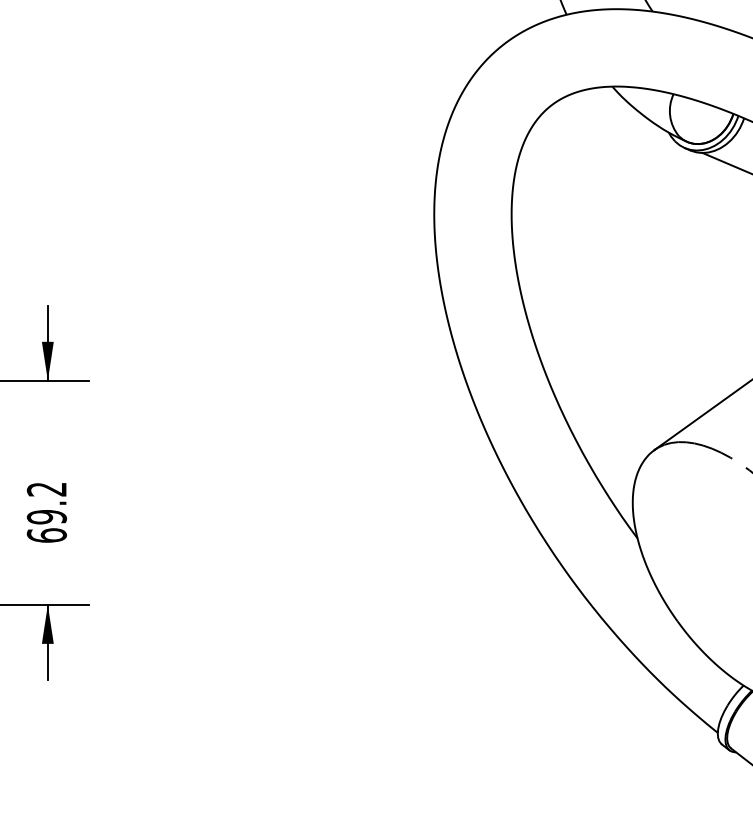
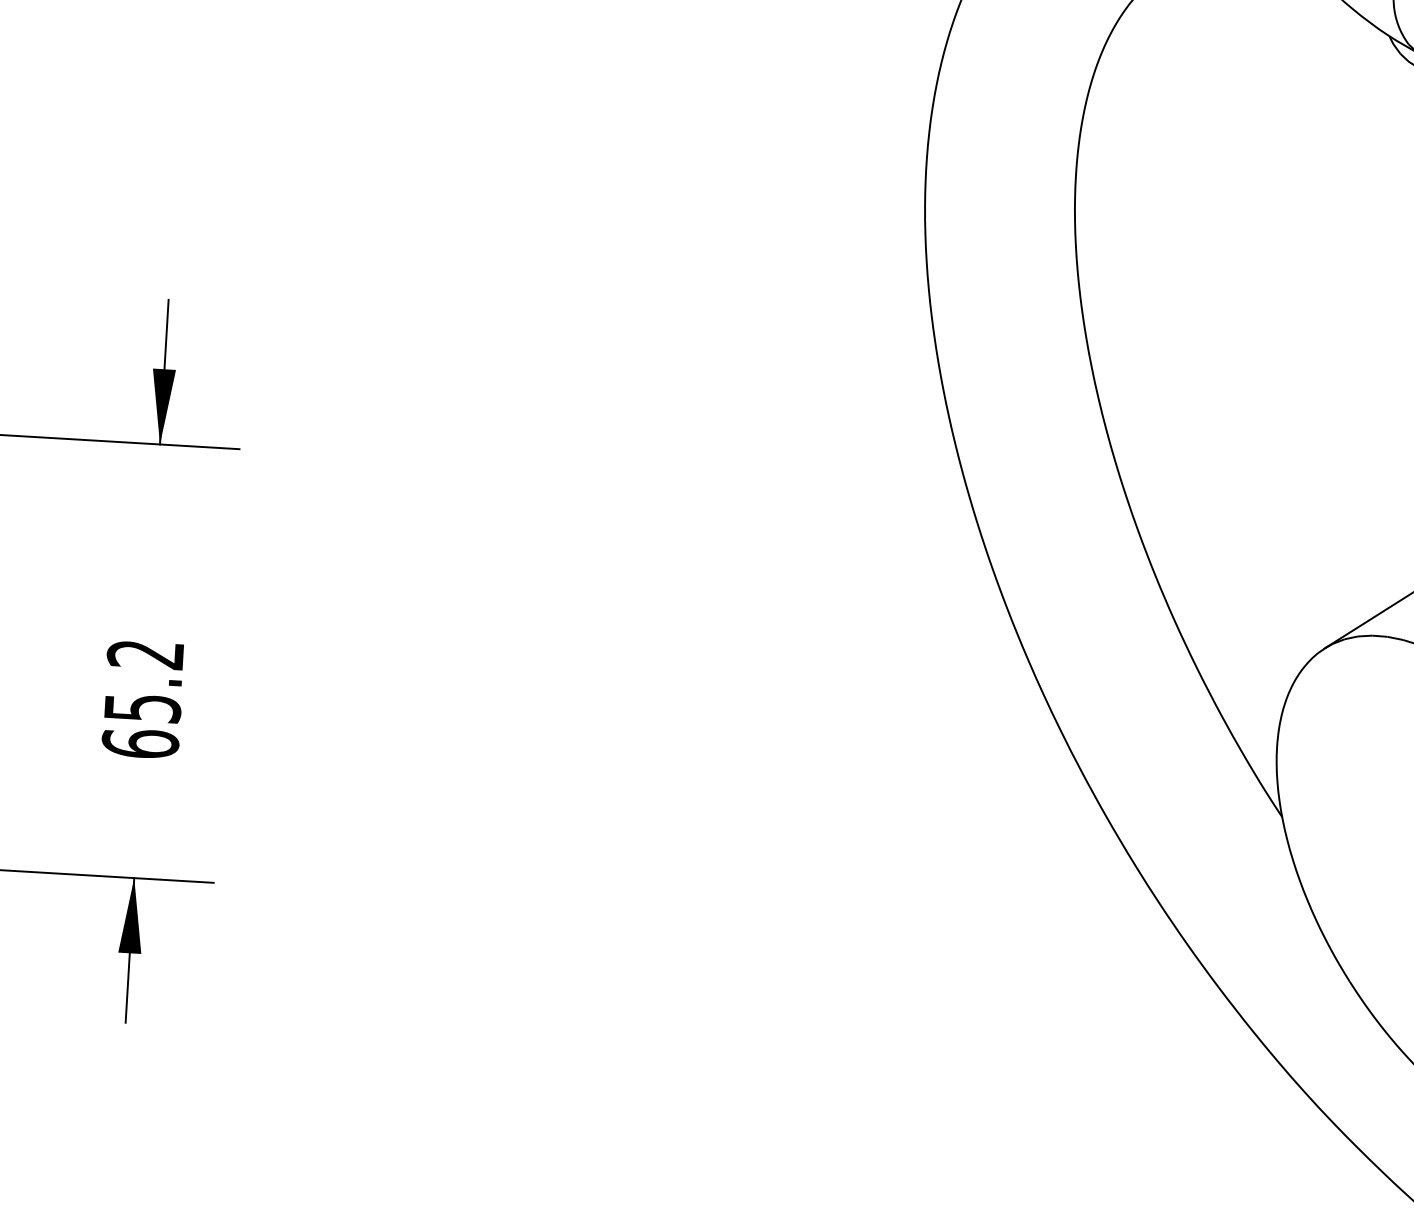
text: (46, 517) -> (141, 708), 69.2 -> 65.2

